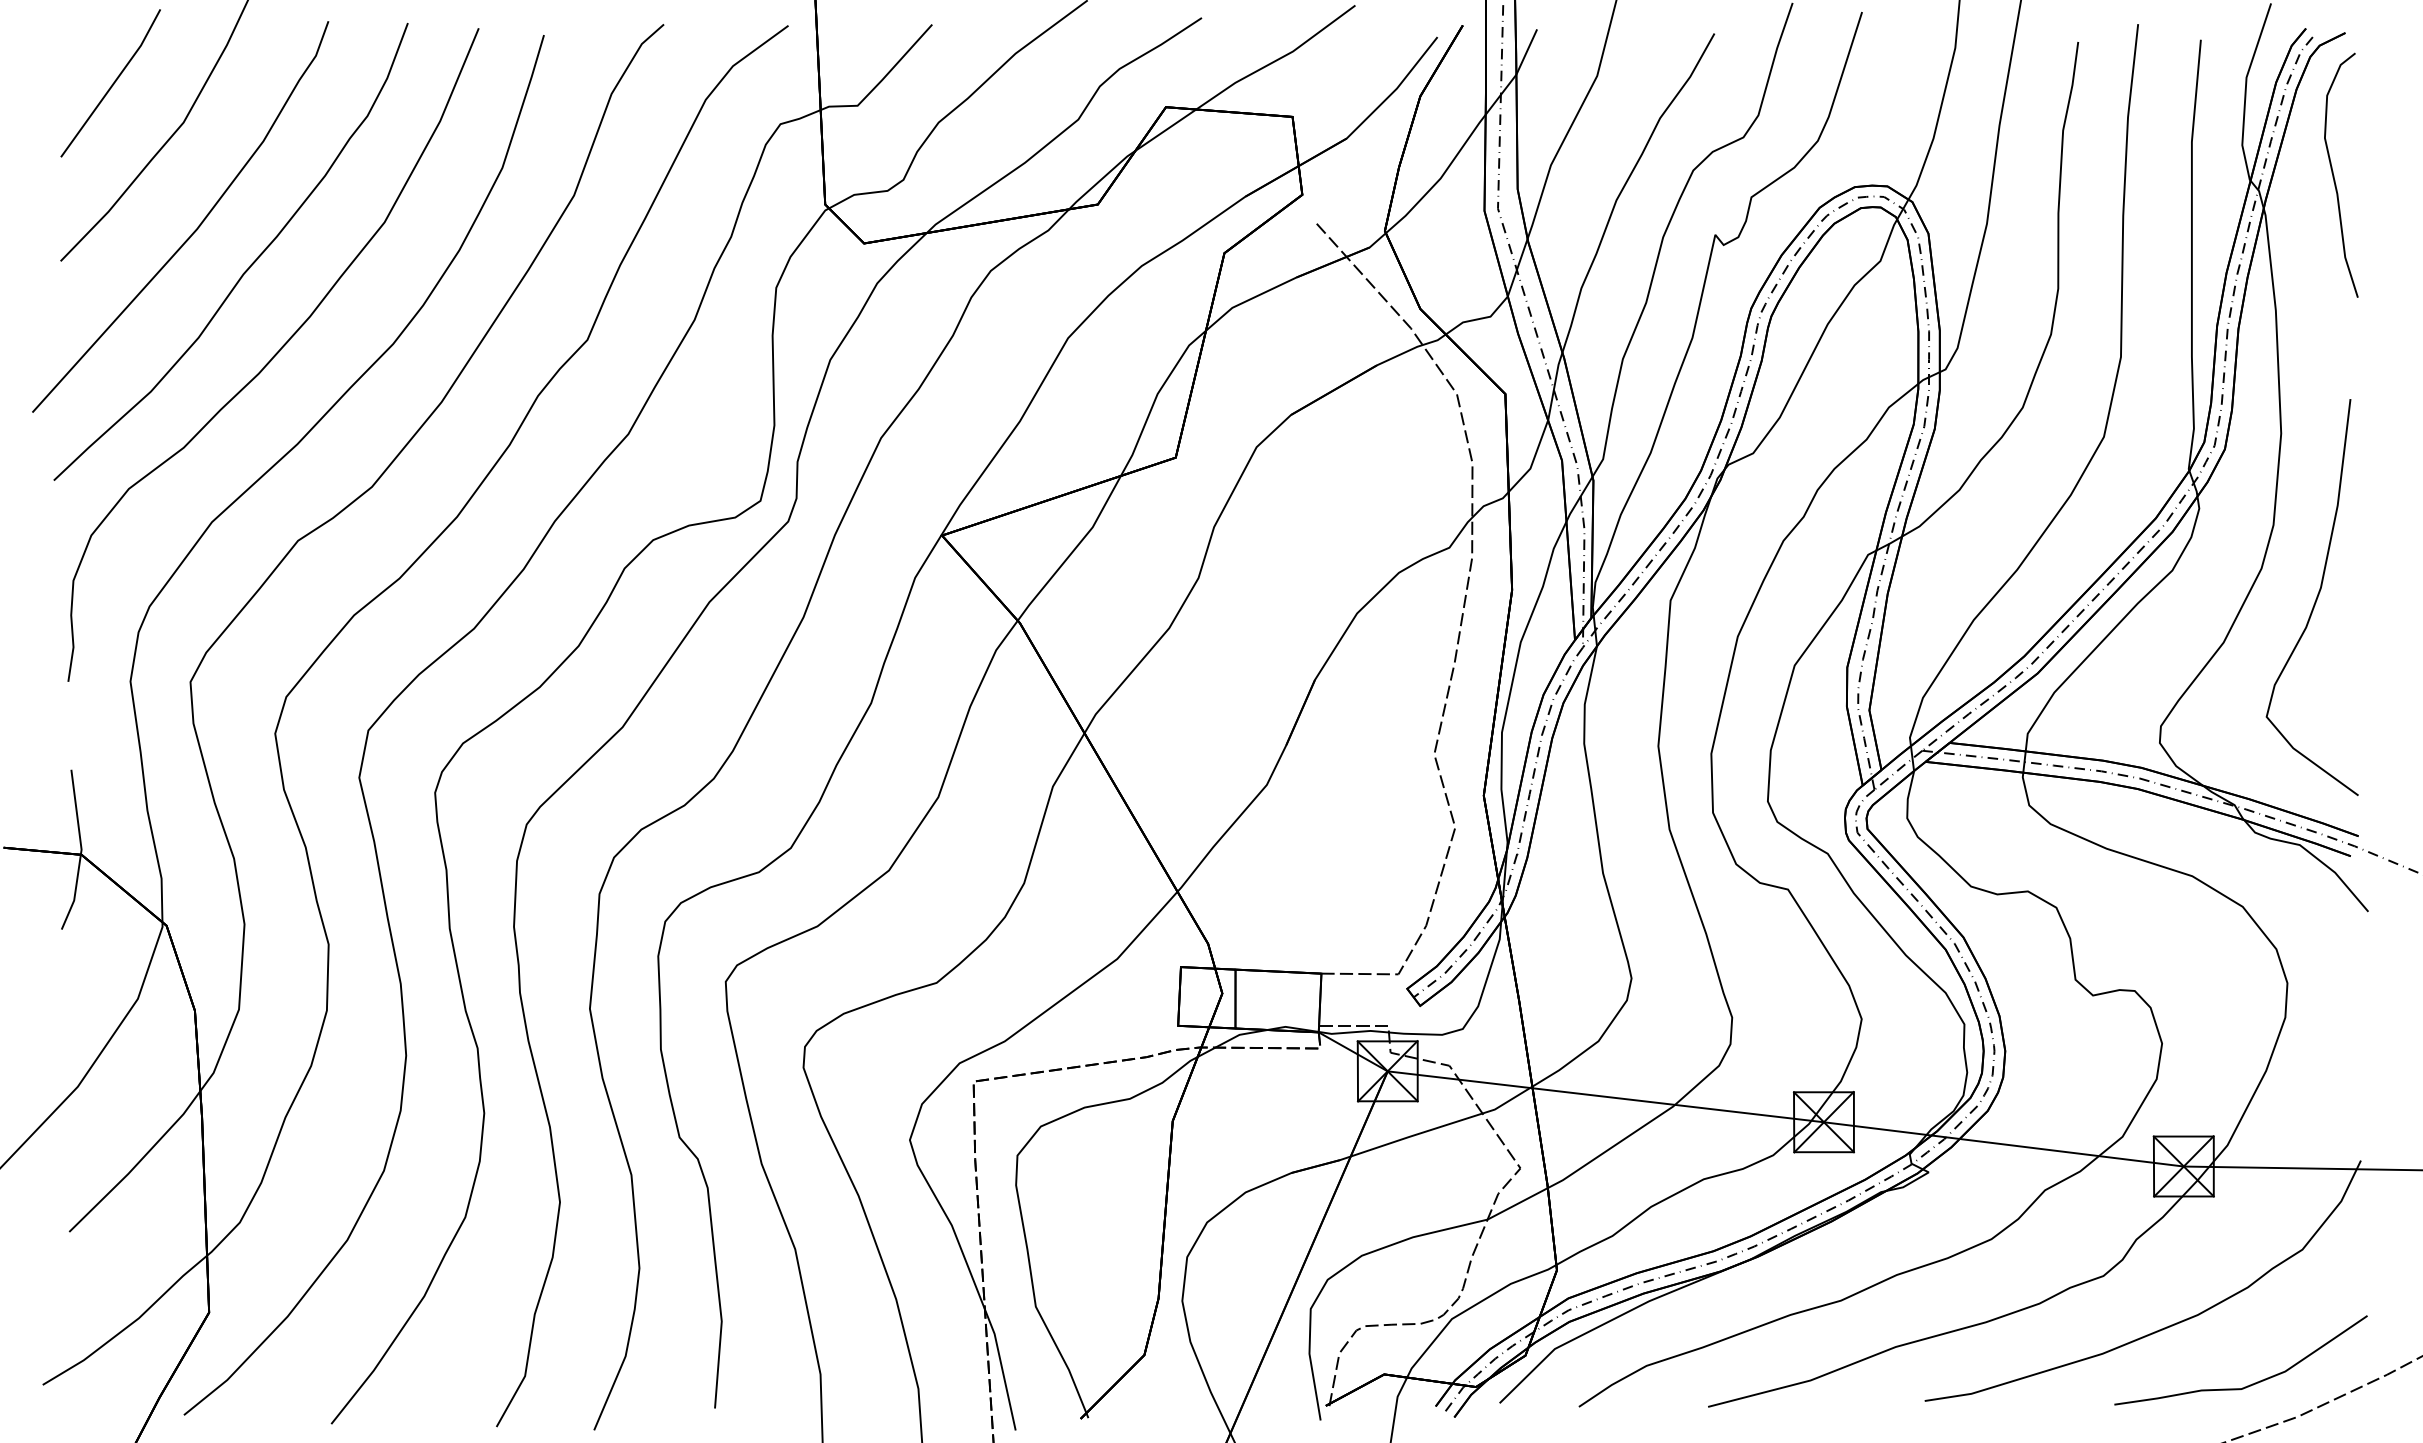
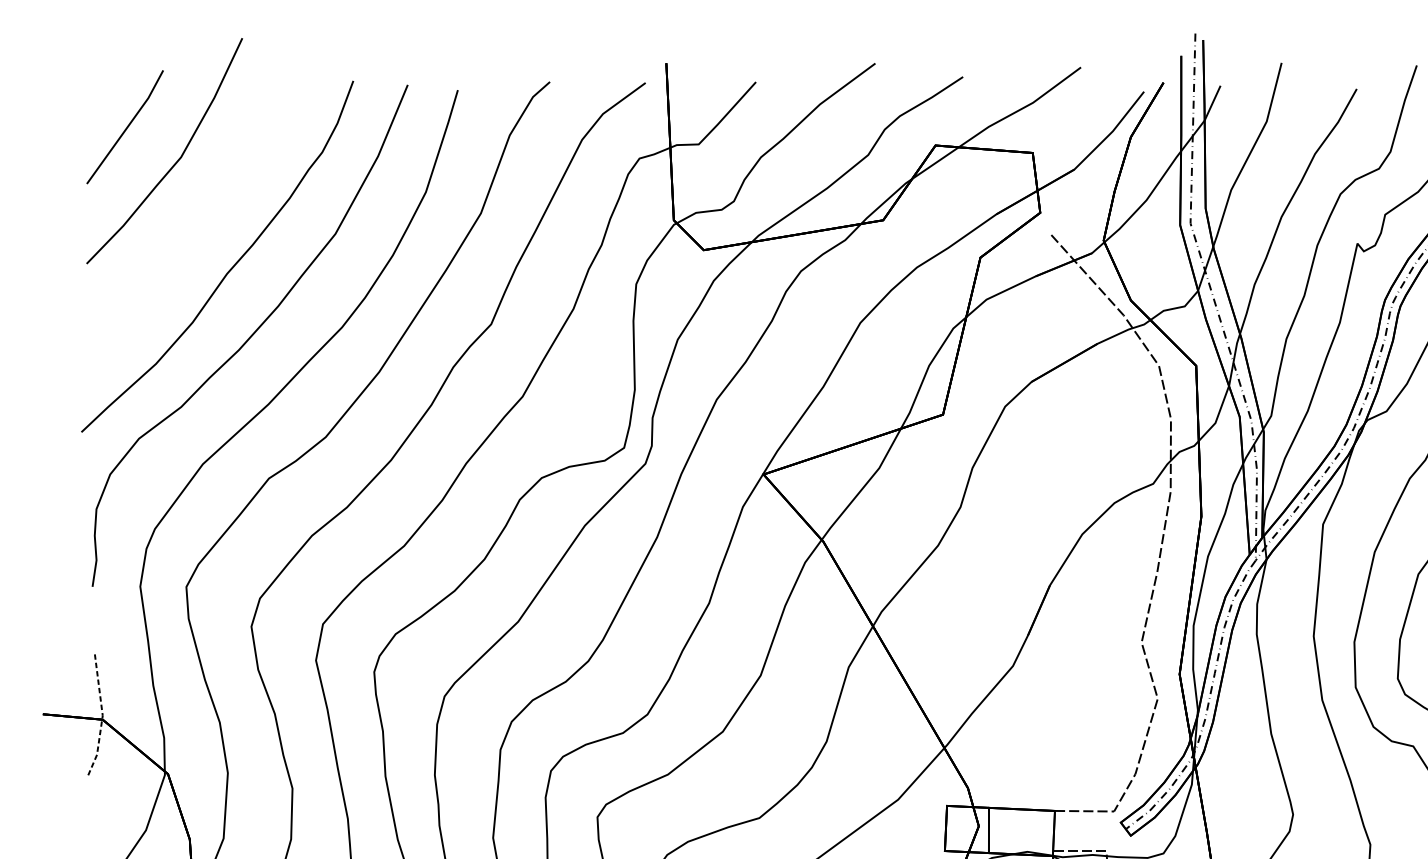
curve: (194, 230) -> (189, 240), removed
line: (81, 851) -> (102, 717), solid -> dashed

